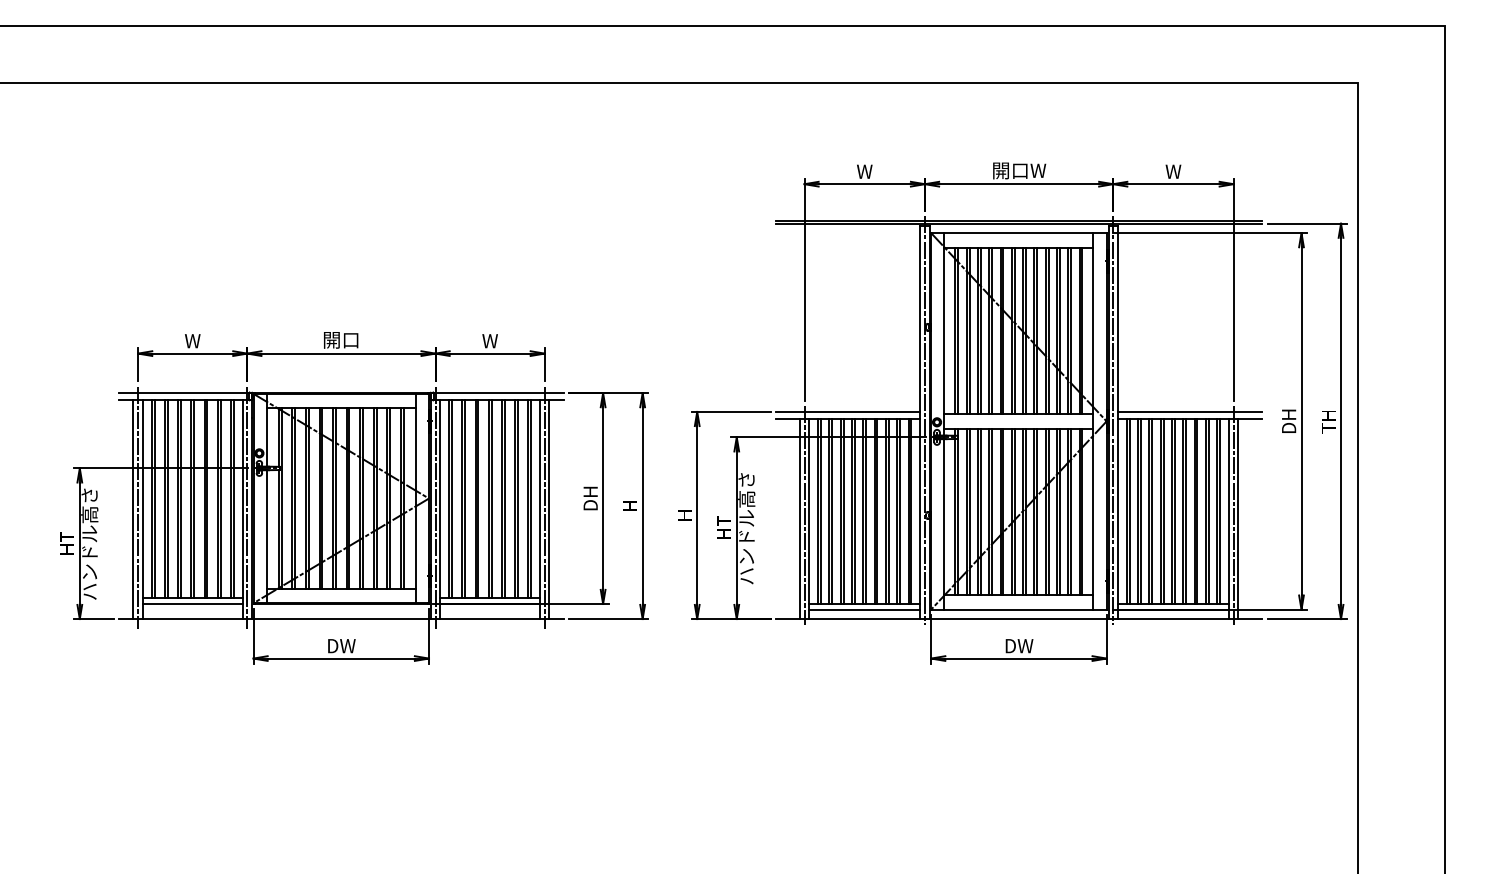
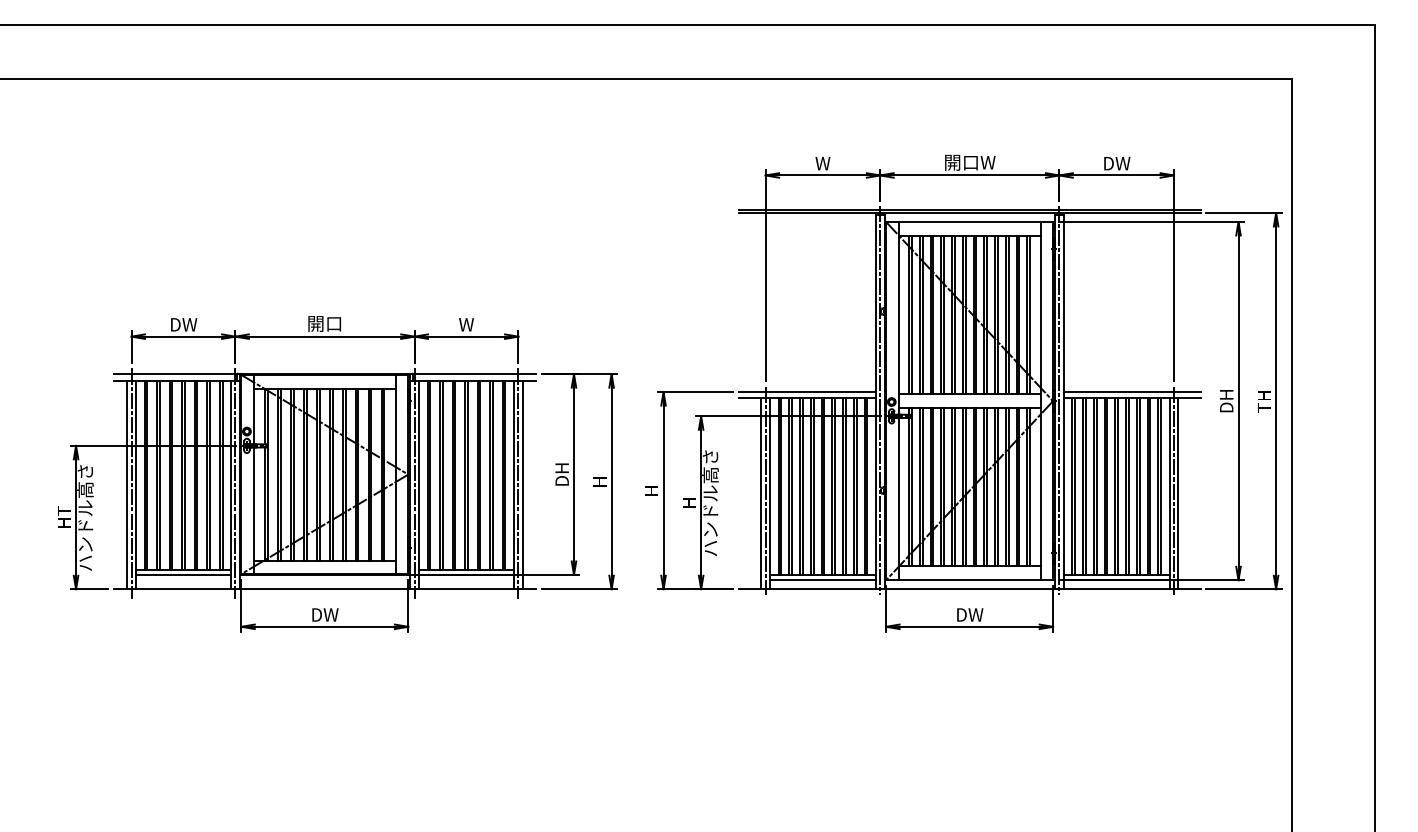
text: (1173, 171) -> (1116, 163), W -> DW
text: (193, 341) -> (184, 325), W -> DW
text: (723, 527) -> (688, 502), HT -> H

